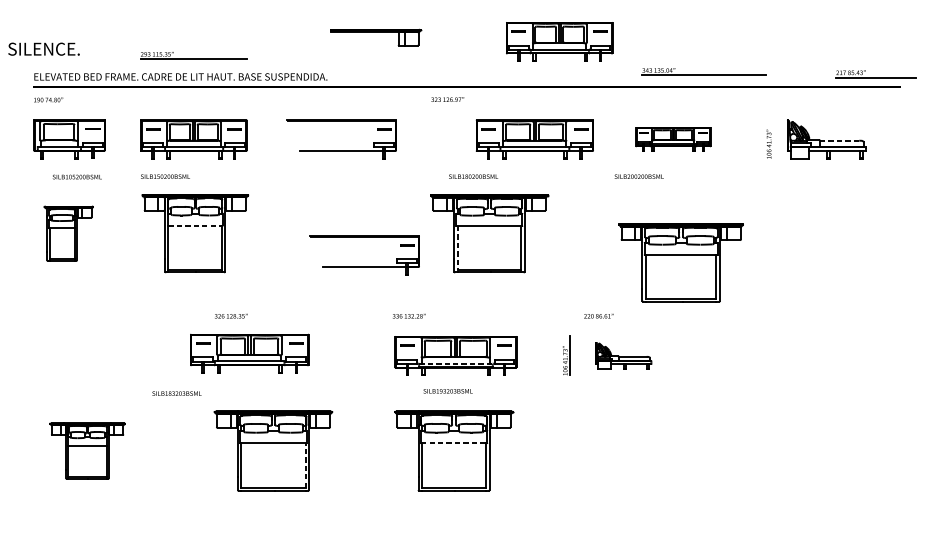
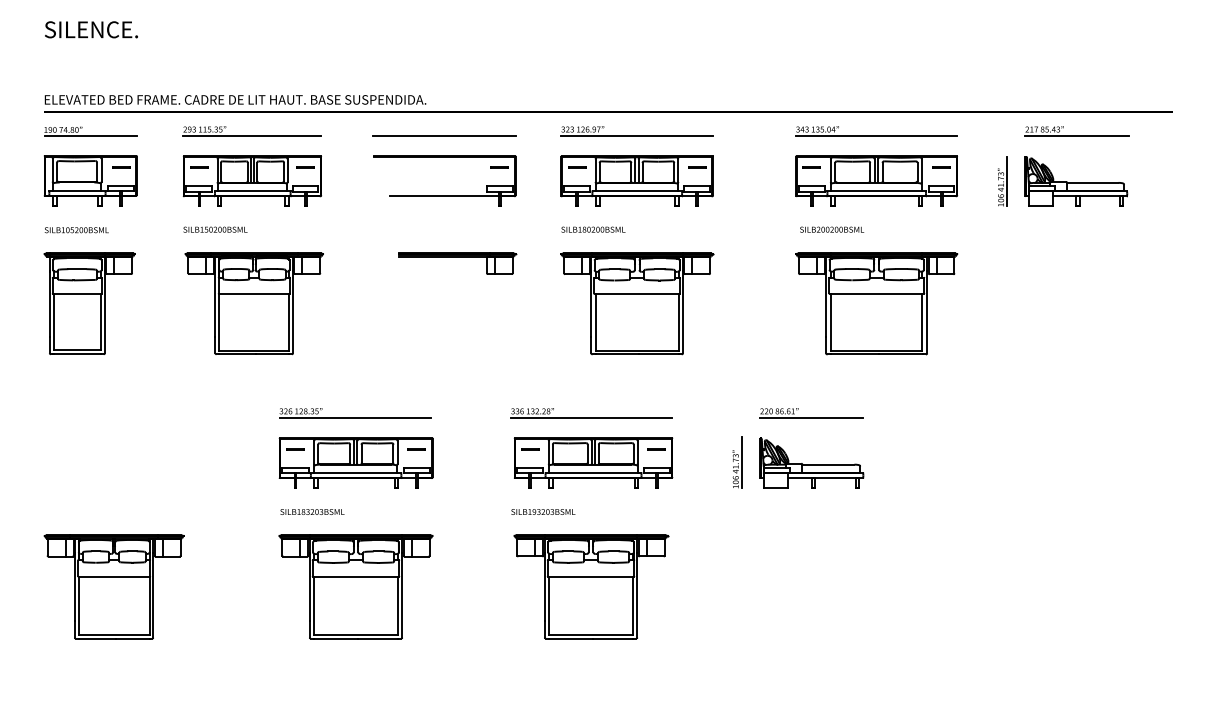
part: (376, 37) -> (457, 263), moved
part: (558, 41) -> (727, 53), removed
text: (44, 48) -> (91, 29), moved
part: (193, 55) -> (251, 131), moved
part: (704, 72) -> (876, 131), moved
part: (875, 74) -> (1076, 131), moved
line: (69, 104) -> (90, 135), added
line: (341, 104) -> (444, 135), added
line: (489, 104) -> (637, 135), added
part: (534, 138) -> (636, 180), moved
part: (673, 138) -> (876, 180), size x1.67
line: (774, 139) -> (1007, 181), added
line: (839, 140) -> (1092, 182), dashed -> solid
text: (473, 176) -> (593, 229), moved
text: (77, 177) -> (76, 230), moved
line: (195, 225) -> (254, 293), dashed -> solid
part: (68, 233) -> (89, 303), size x1.43
line: (457, 247) -> (595, 322), dashed -> solid
part: (681, 262) -> (876, 303), moved
part: (364, 266) -> (474, 346), removed
line: (273, 320) -> (355, 417), added
line: (454, 320) -> (591, 417), added
line: (623, 320) -> (811, 417), added
part: (249, 353) -> (355, 462), moved
part: (623, 355) -> (811, 462), size x1.43
line: (455, 364) -> (593, 473), dashed -> solid
text: (448, 390) -> (543, 511), moved
text: (177, 393) -> (312, 511), moved
line: (454, 443) -> (591, 576), dashed -> solid
part: (87, 450) -> (113, 586), size x1.43
line: (305, 465) -> (397, 605), dashed -> solid

